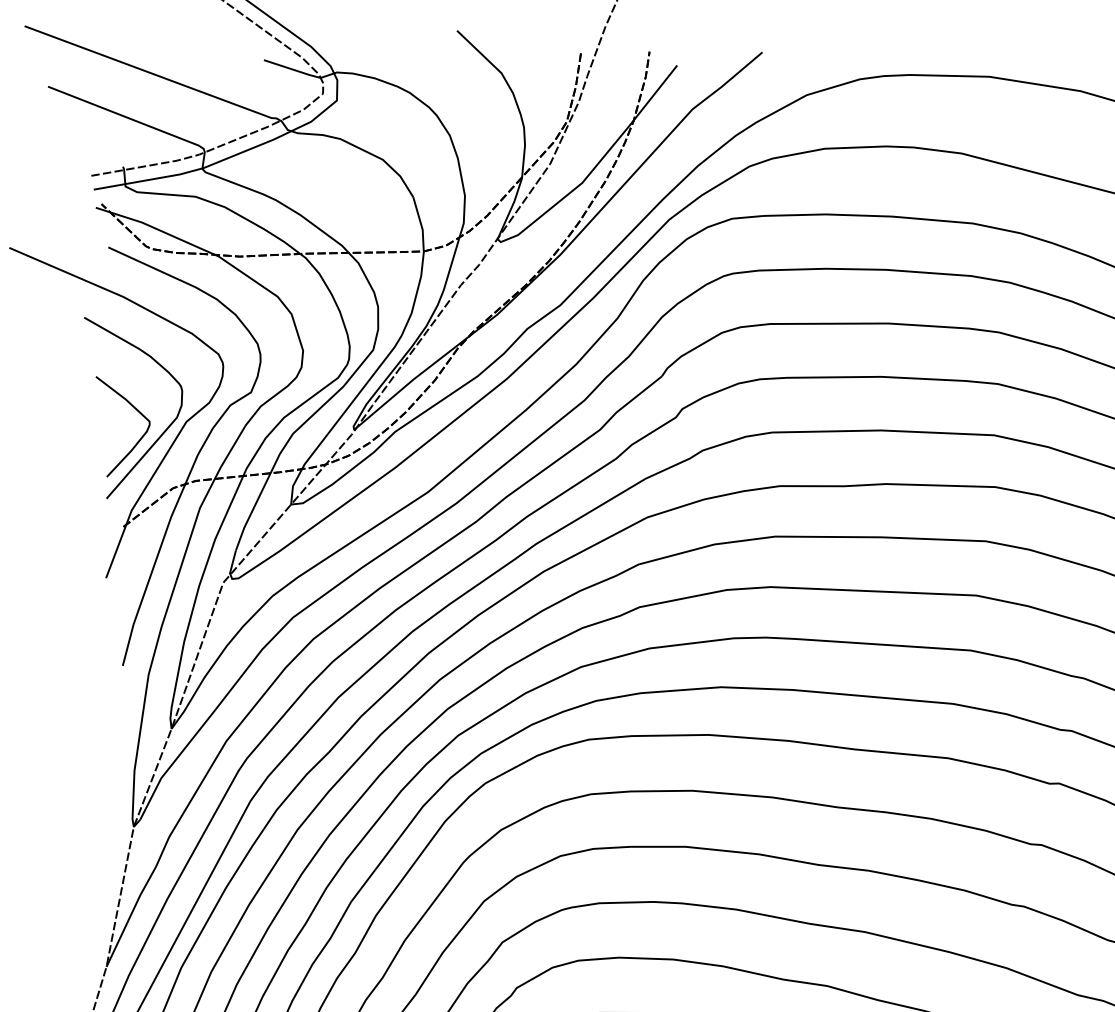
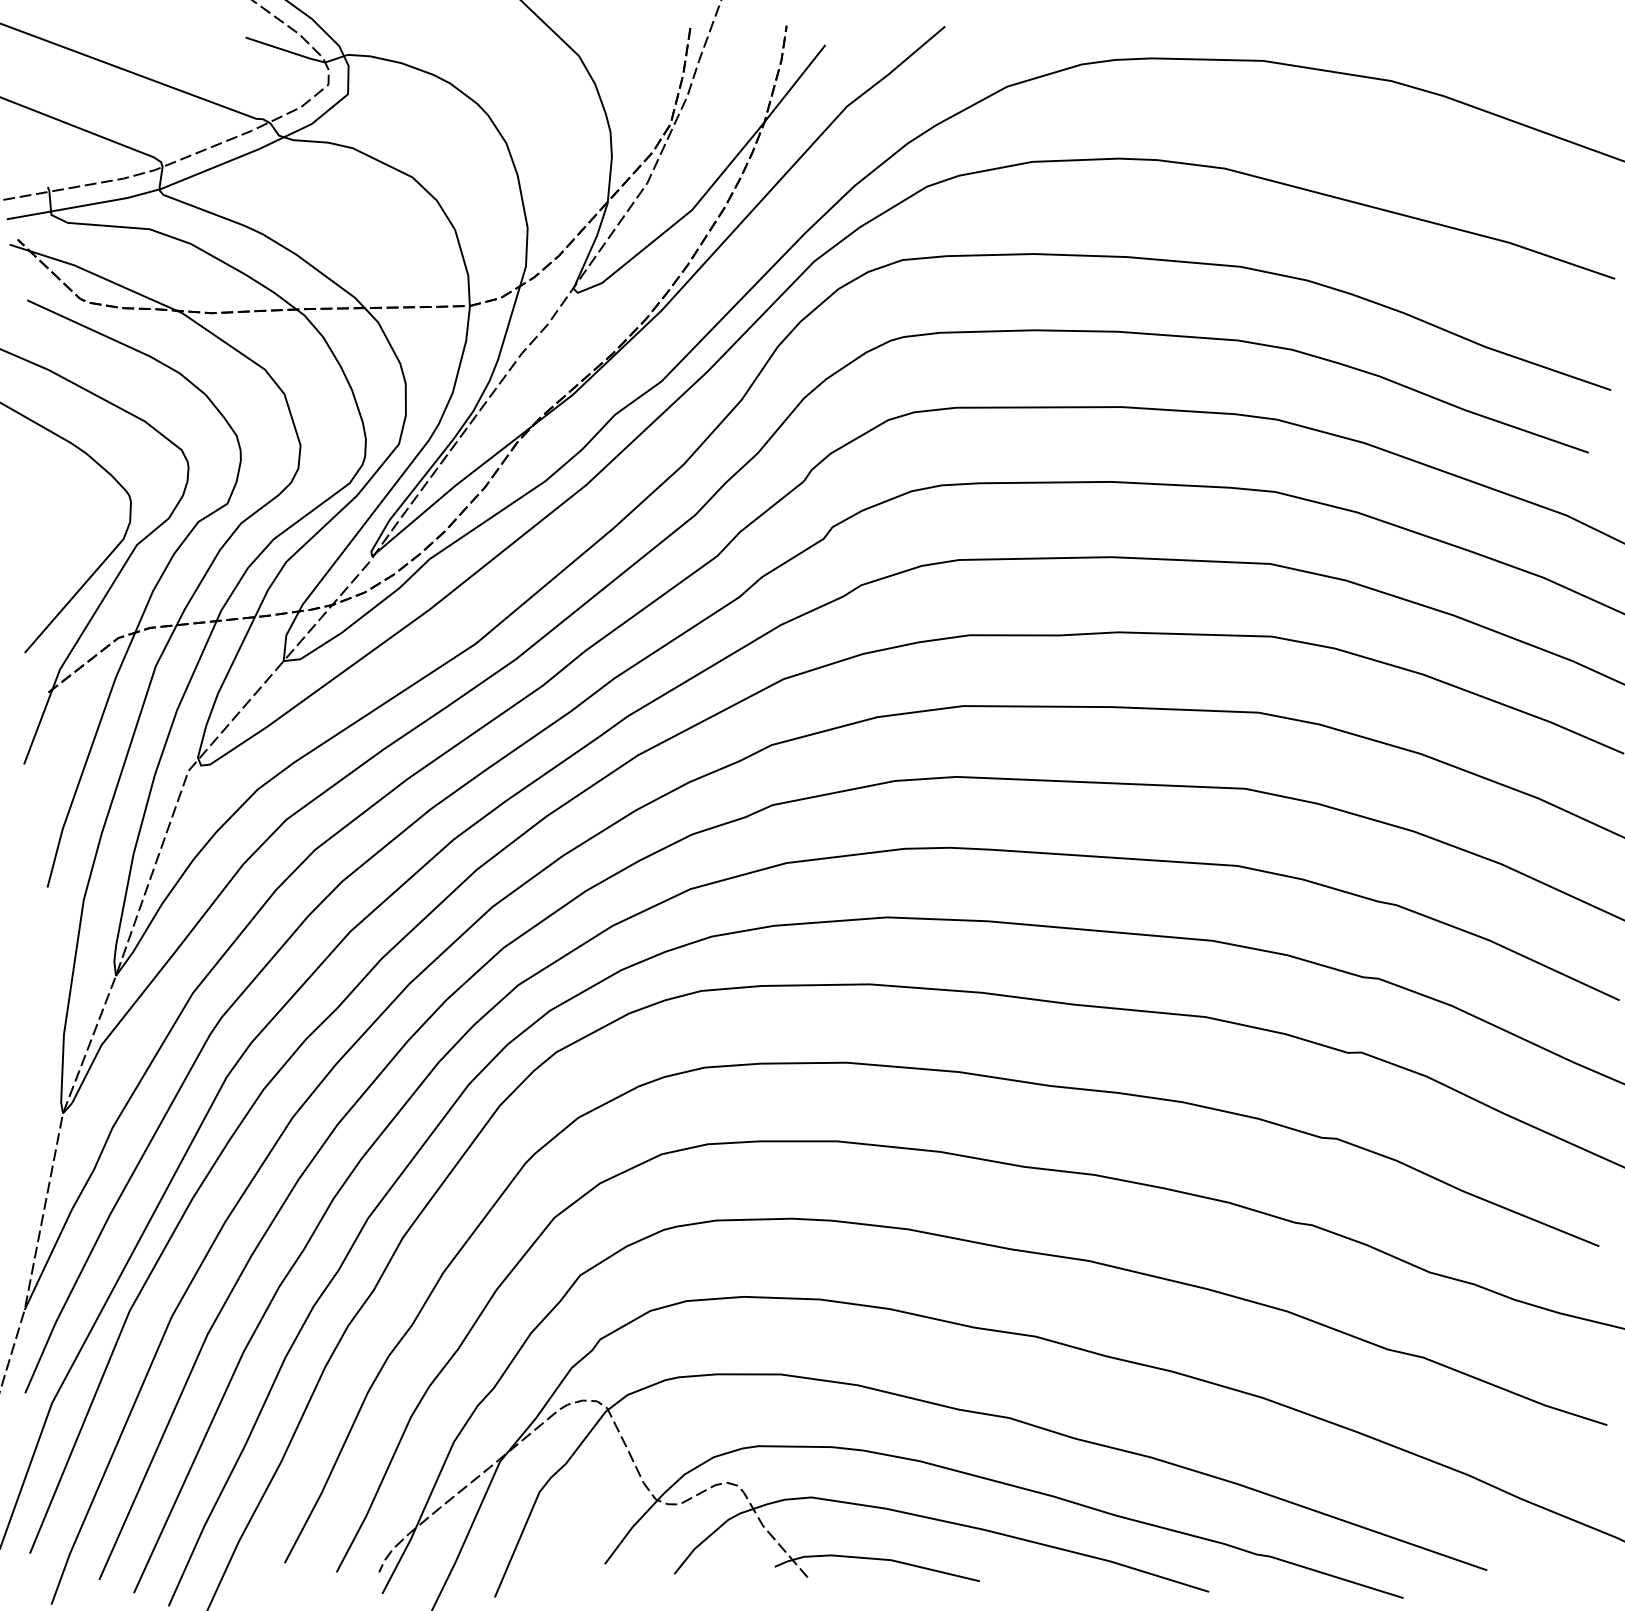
curve: (137, 411) -> (68, 530), removed

